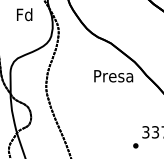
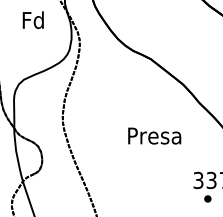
text: (113, 75) -> (154, 135), moved
part: (135, 145) -> (207, 198), moved

